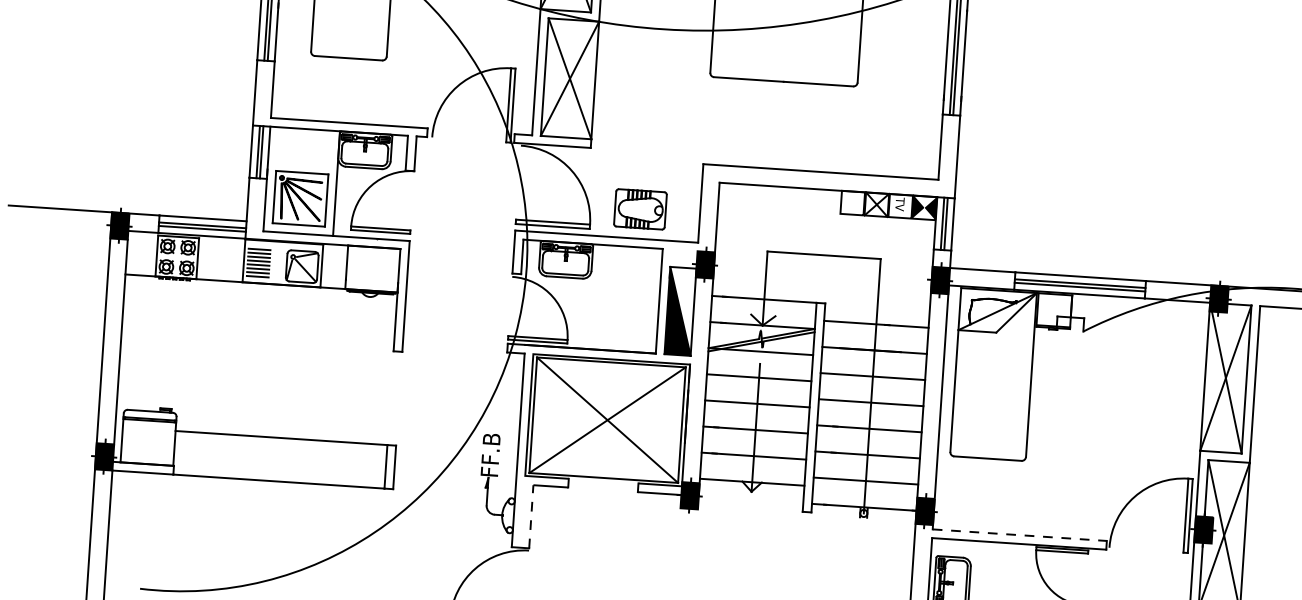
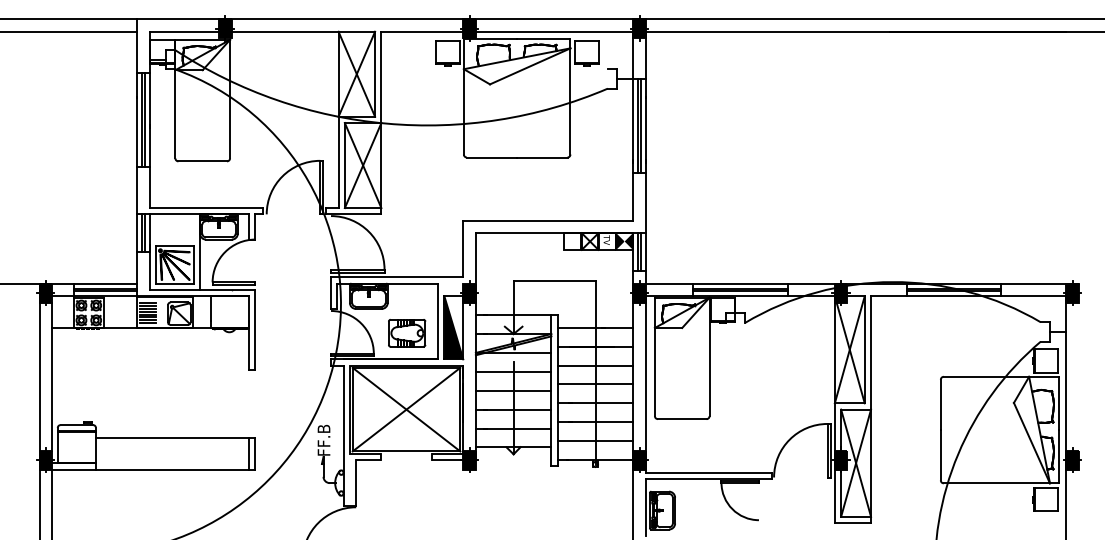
part: (640, 209) -> (407, 333), moved
line: (531, 516) -> (356, 482), dashed -> solid
line: (1019, 534) -> (708, 472), dashed -> solid

